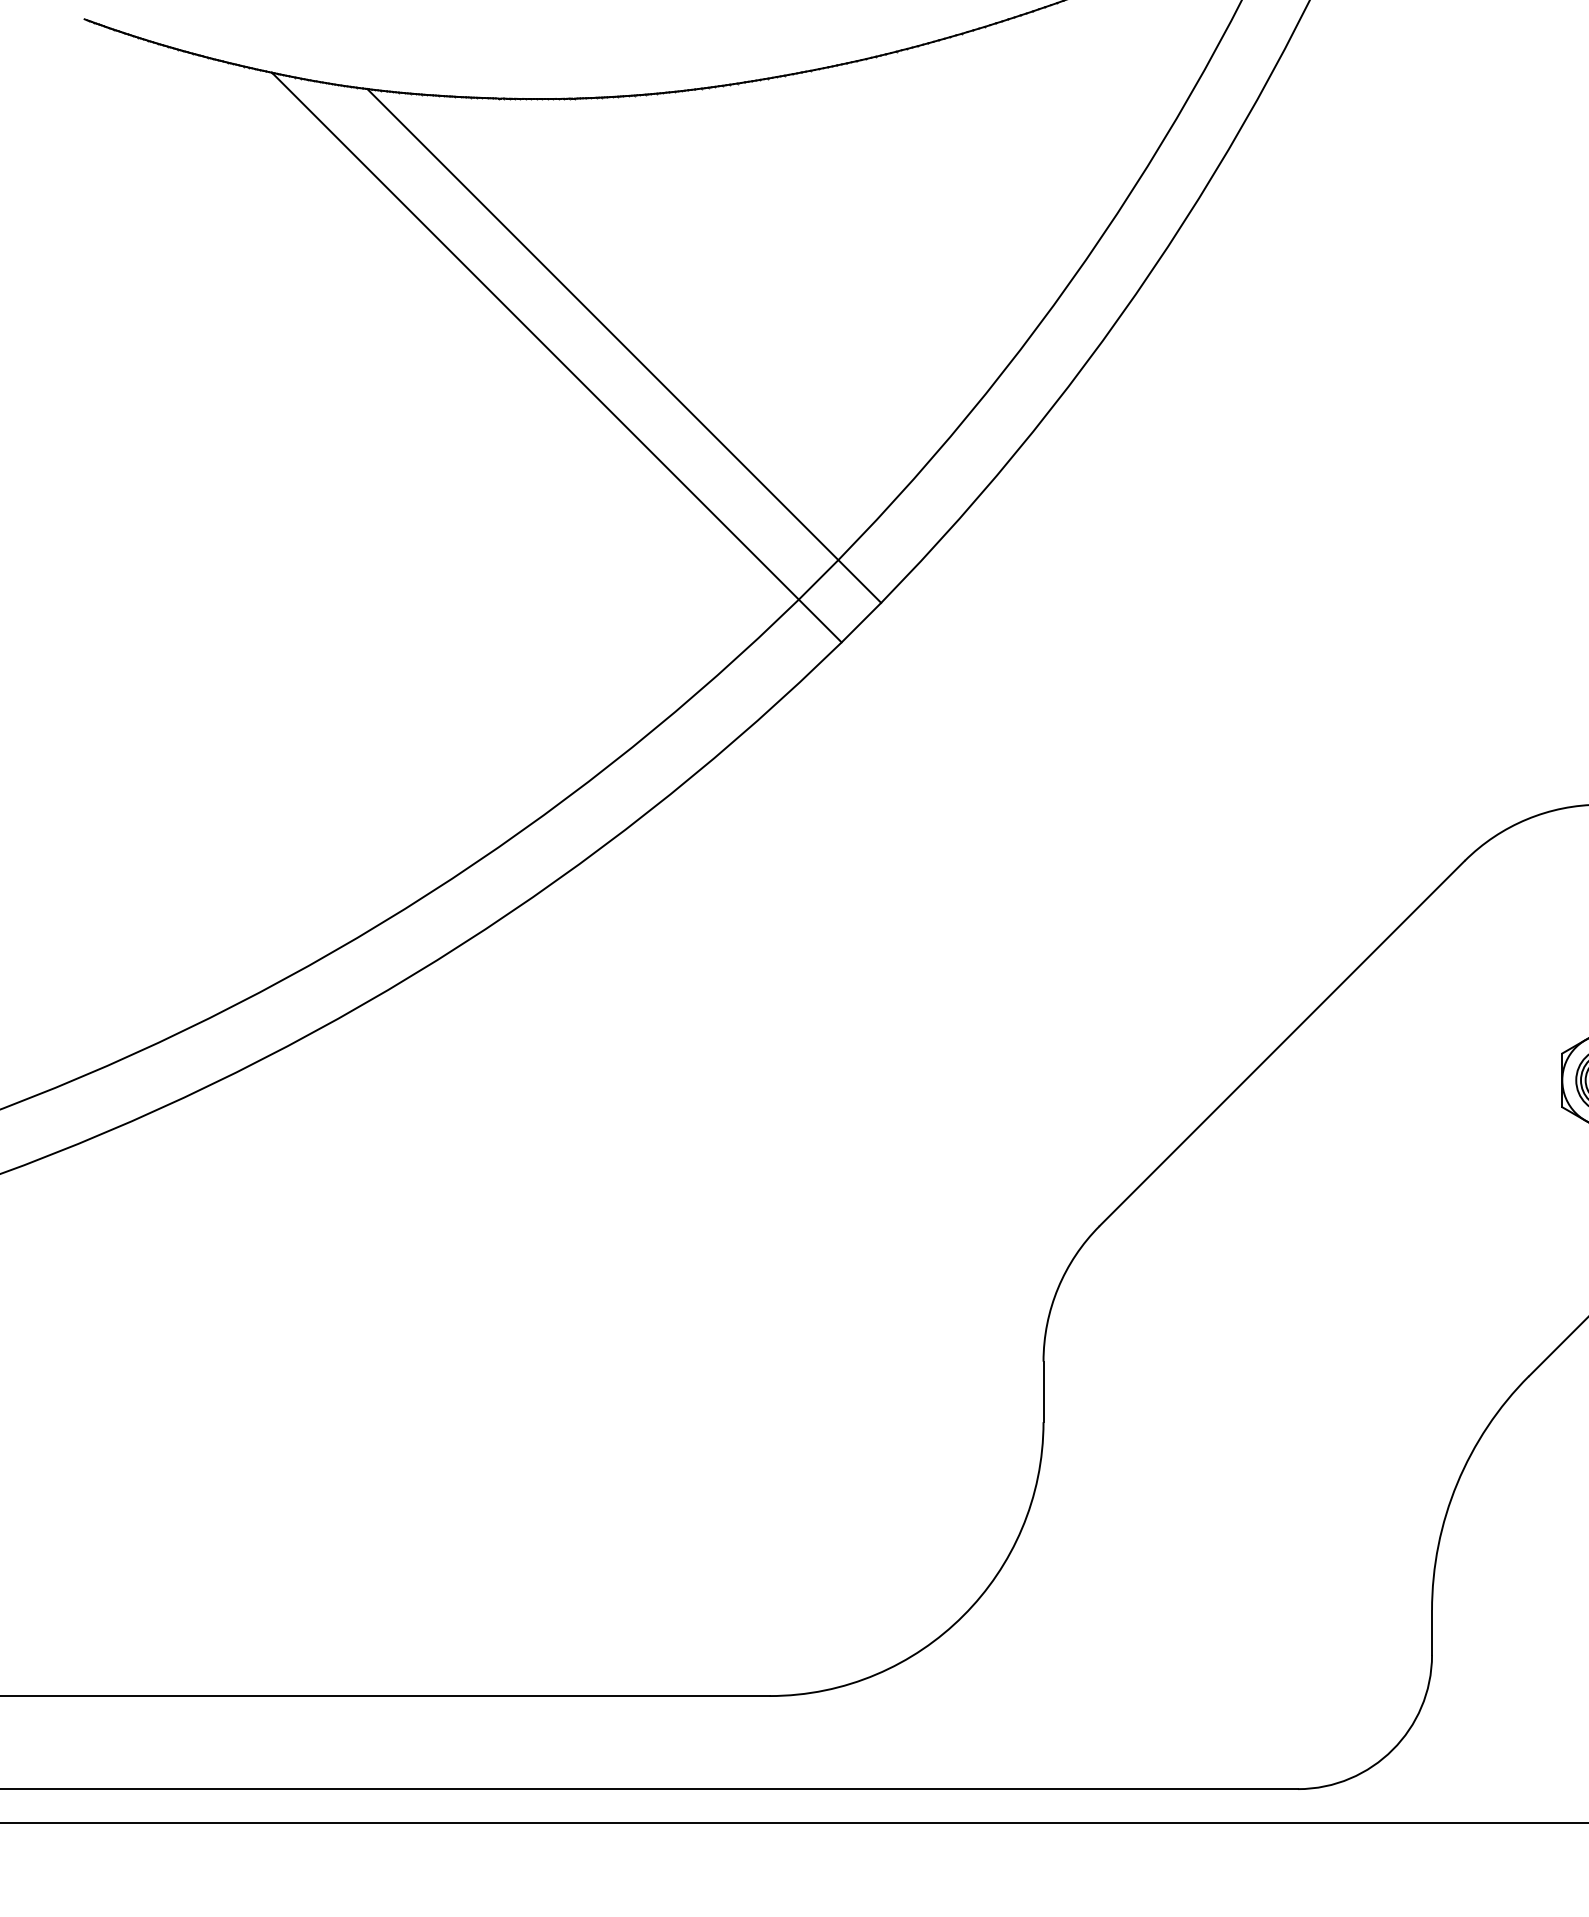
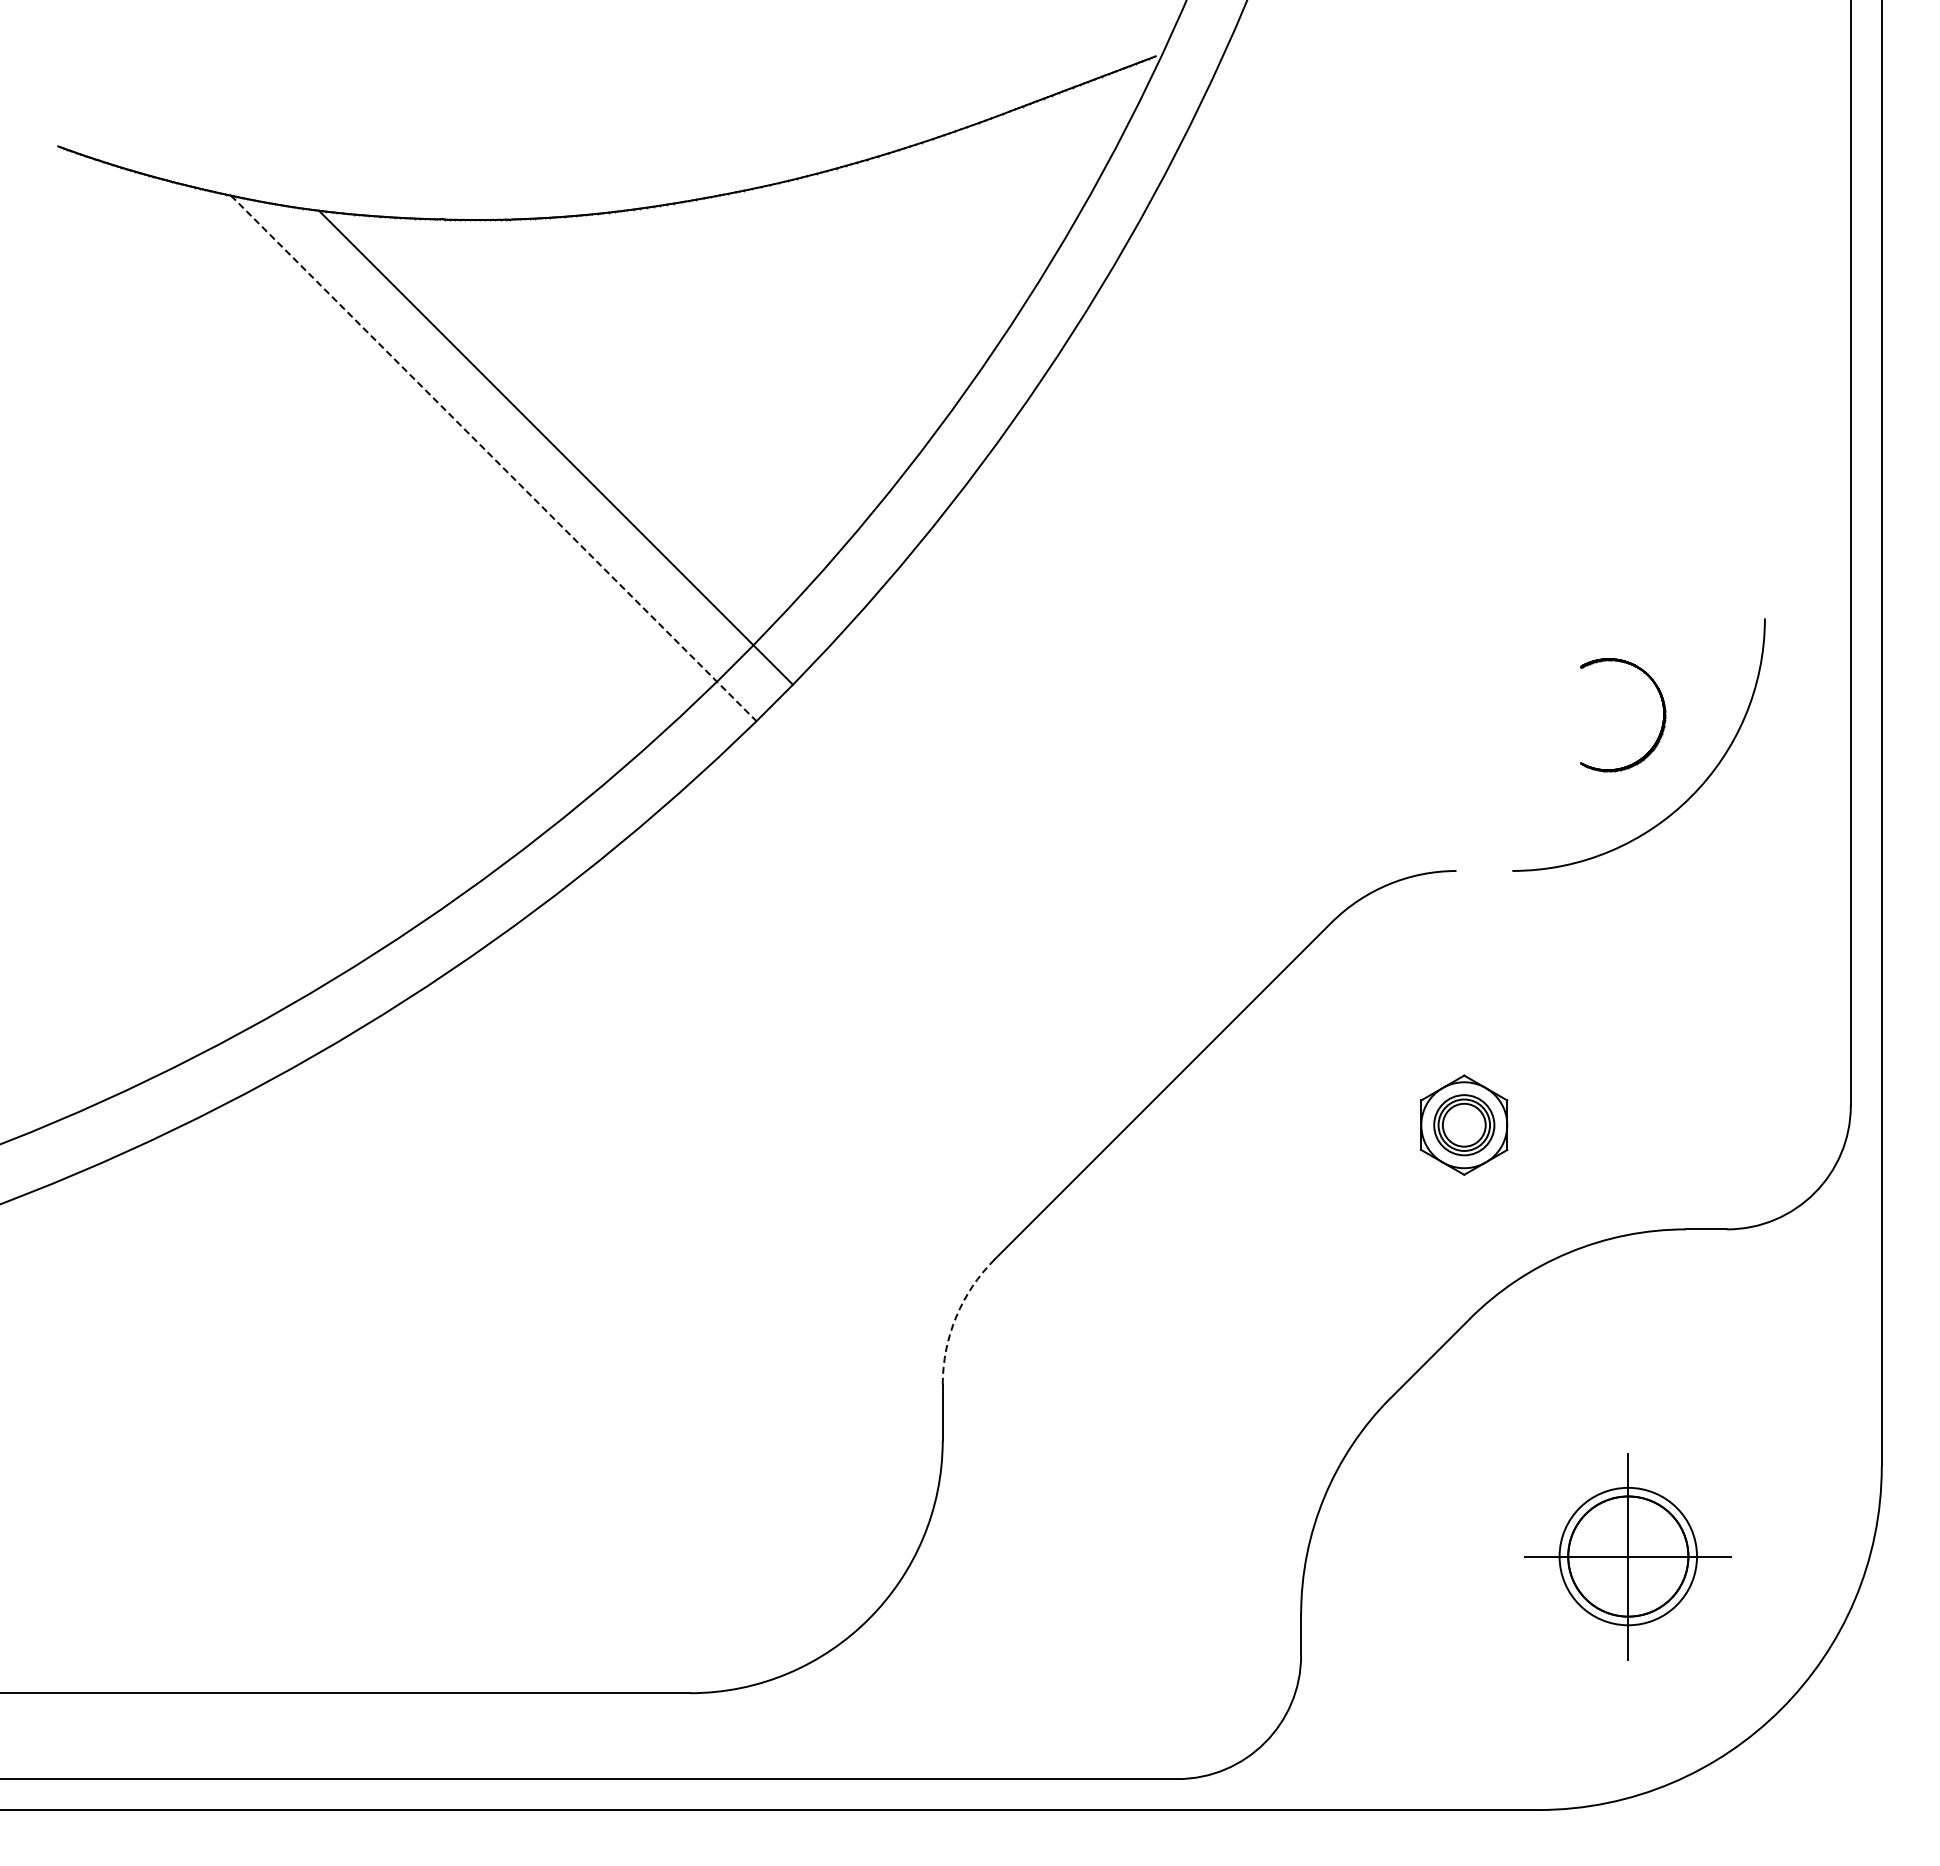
line: (556, 357) -> (493, 458), solid -> dashed
arc: (1058, 1288) -> (956, 1317), solid -> dashed

